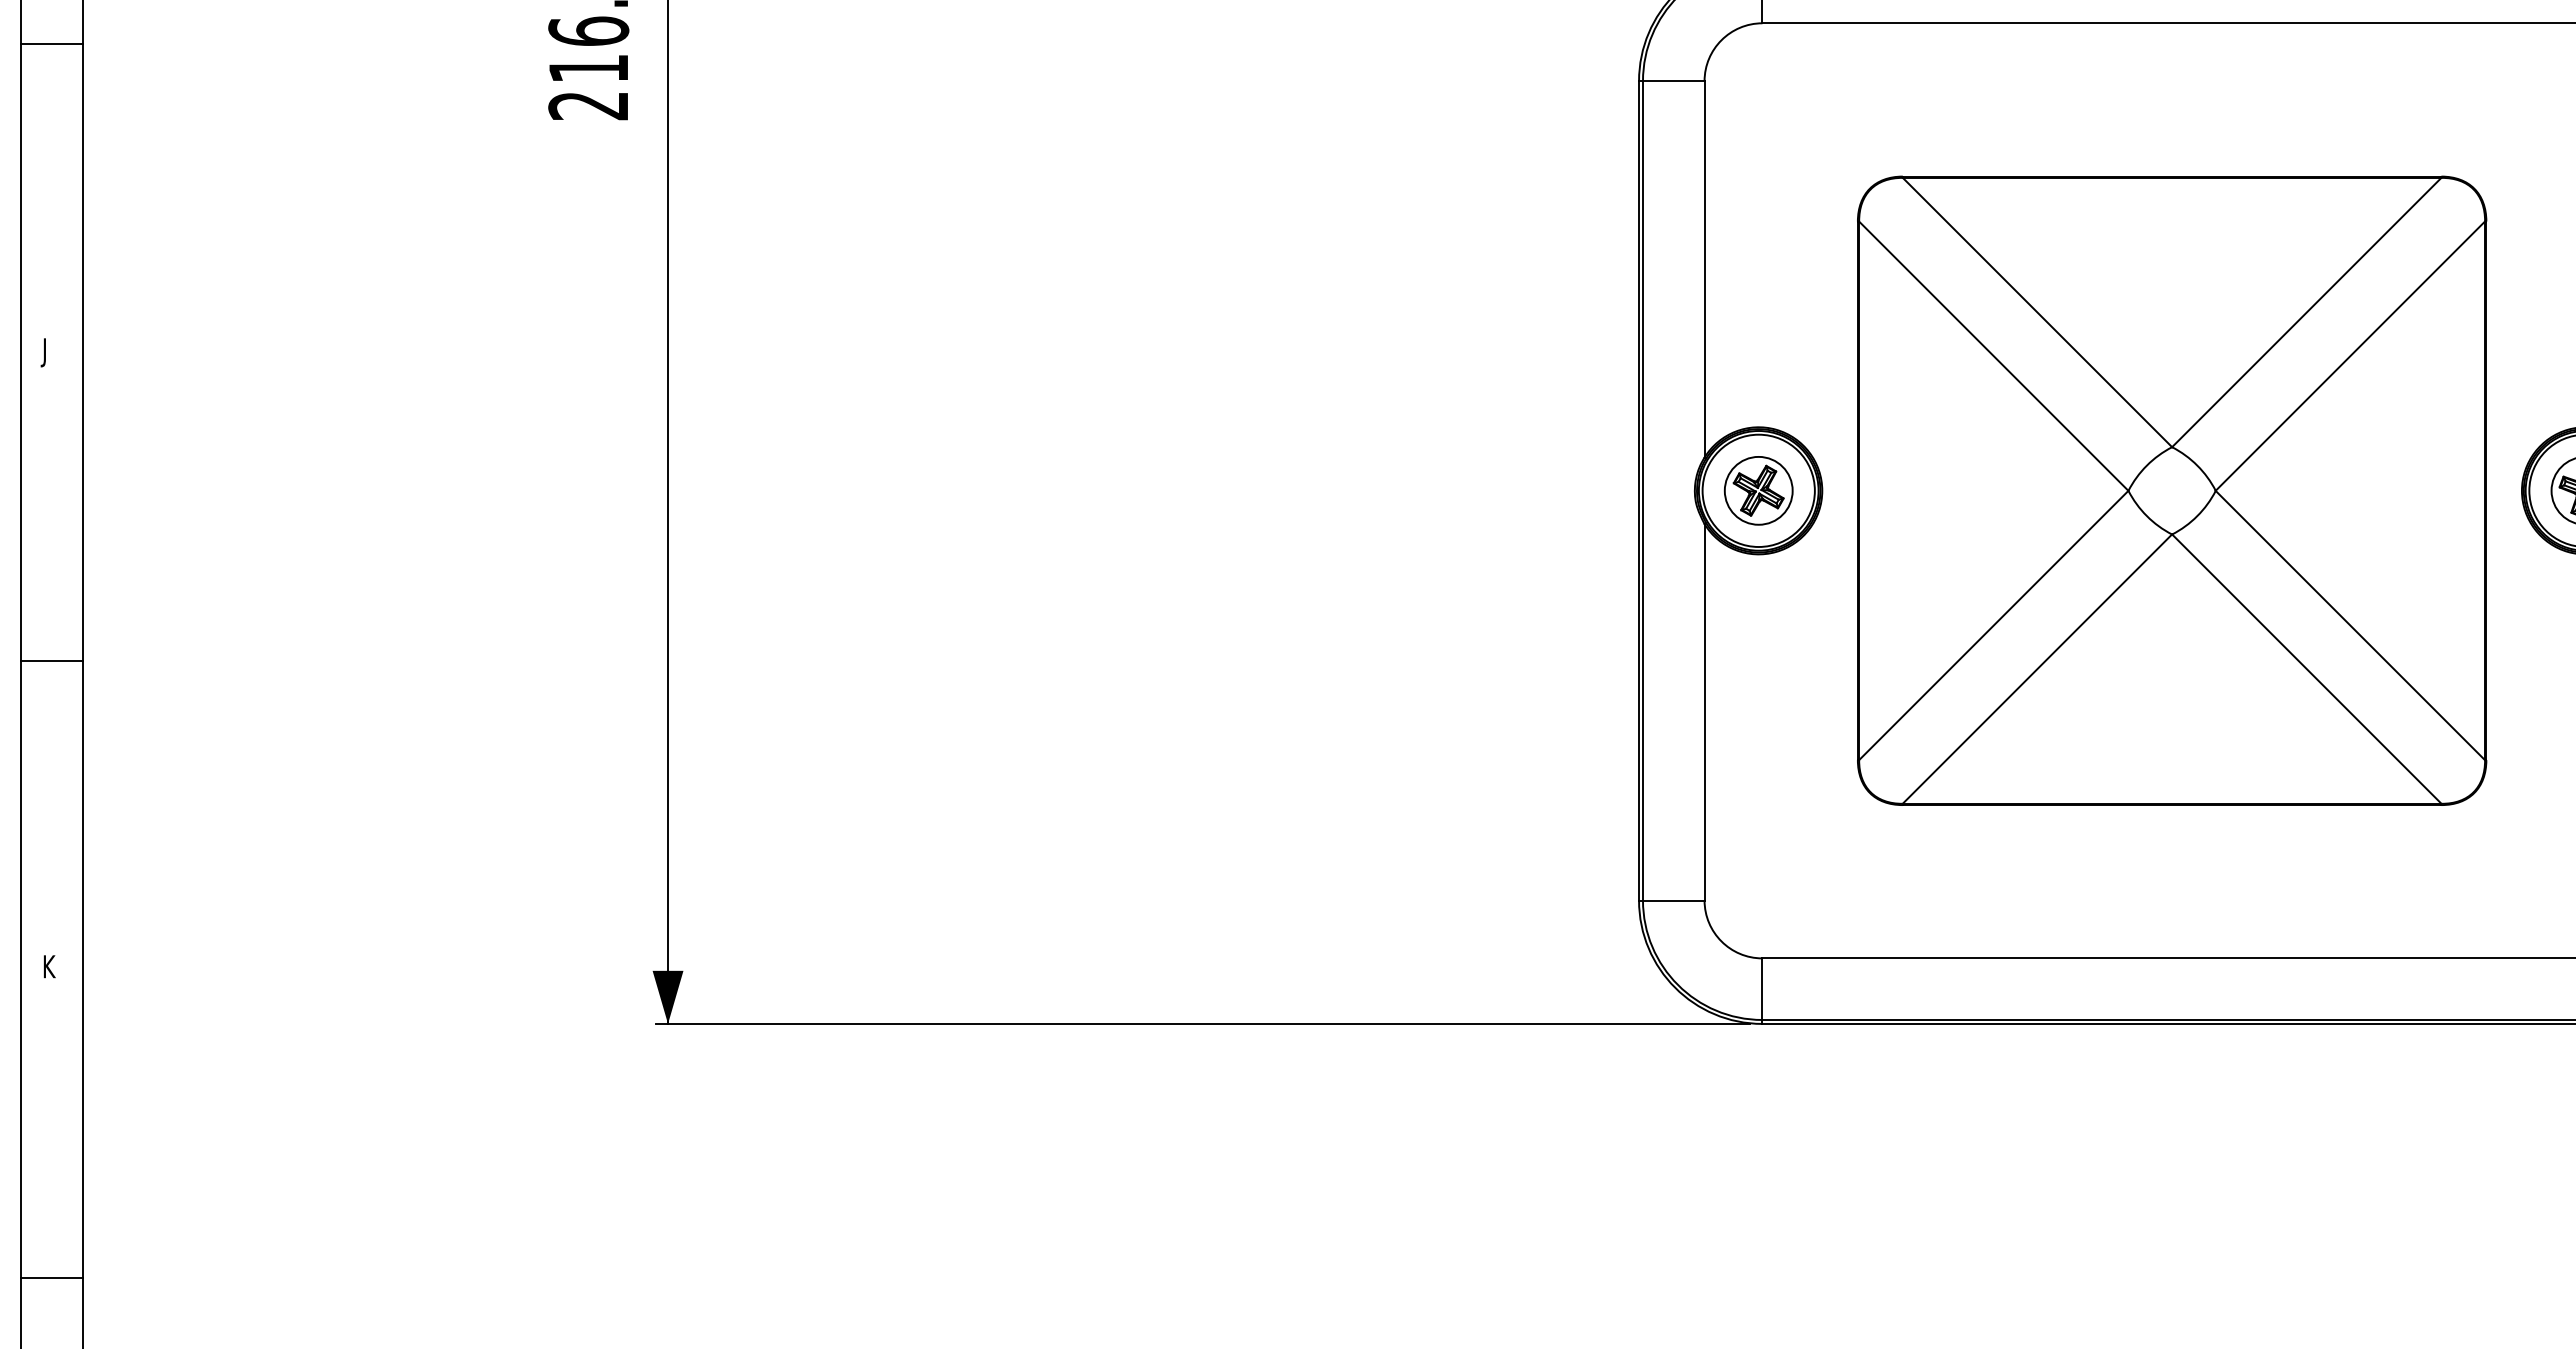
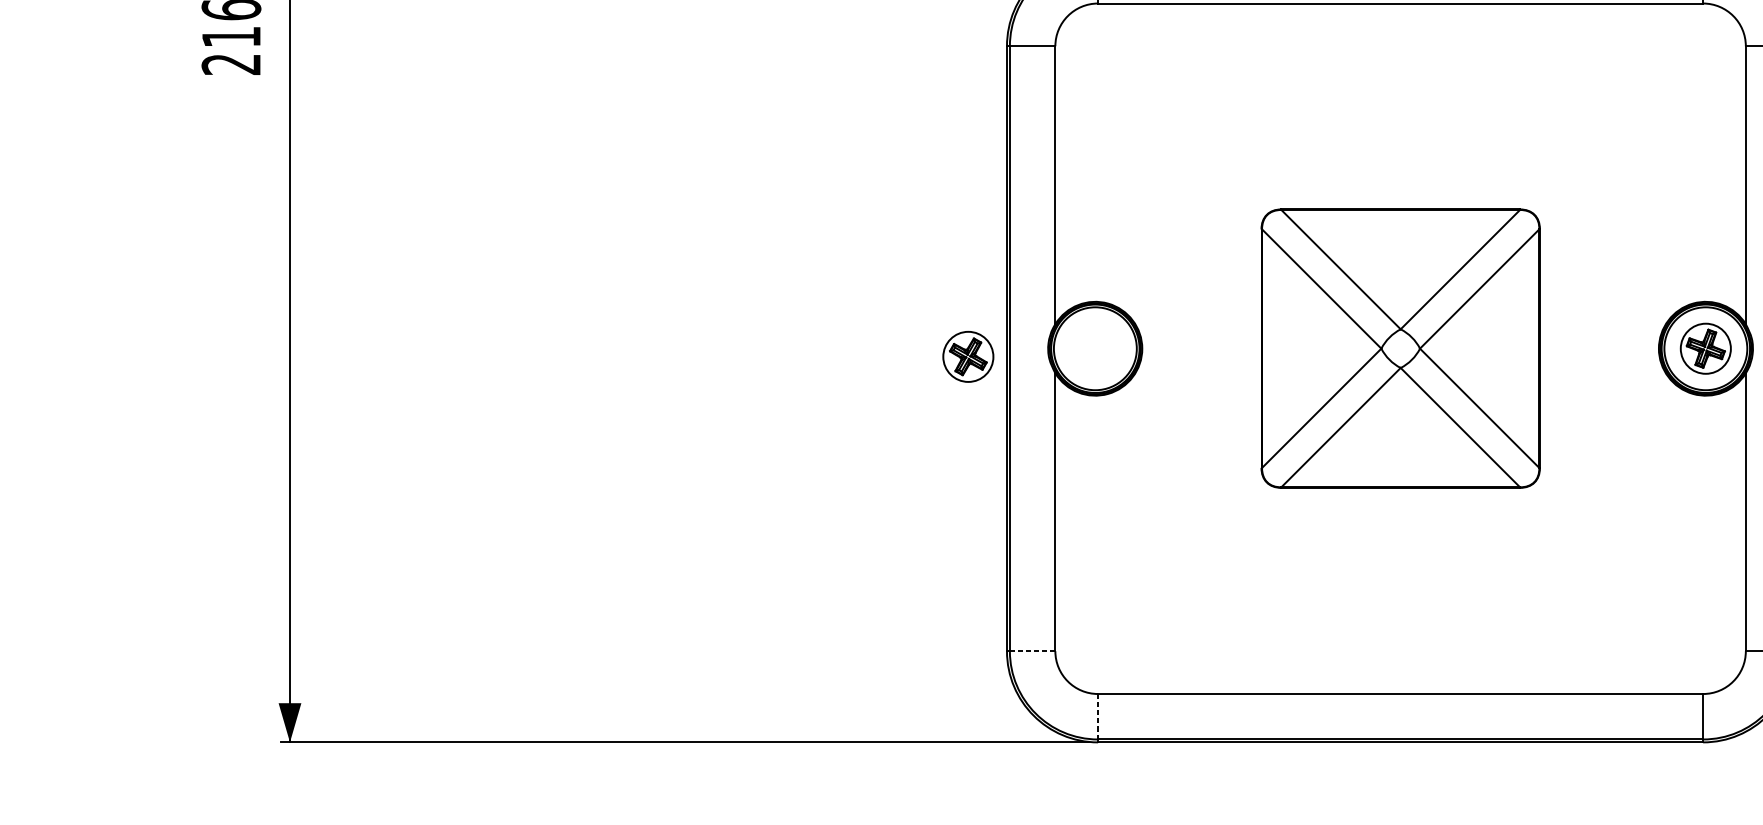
part: (1758, 490) -> (968, 356), moved
part: (2172, 490) -> (1400, 348), size x0.6
line: (1673, 900) -> (1032, 651), solid -> dashed
line: (1762, 989) -> (1098, 716), solid -> dashed

